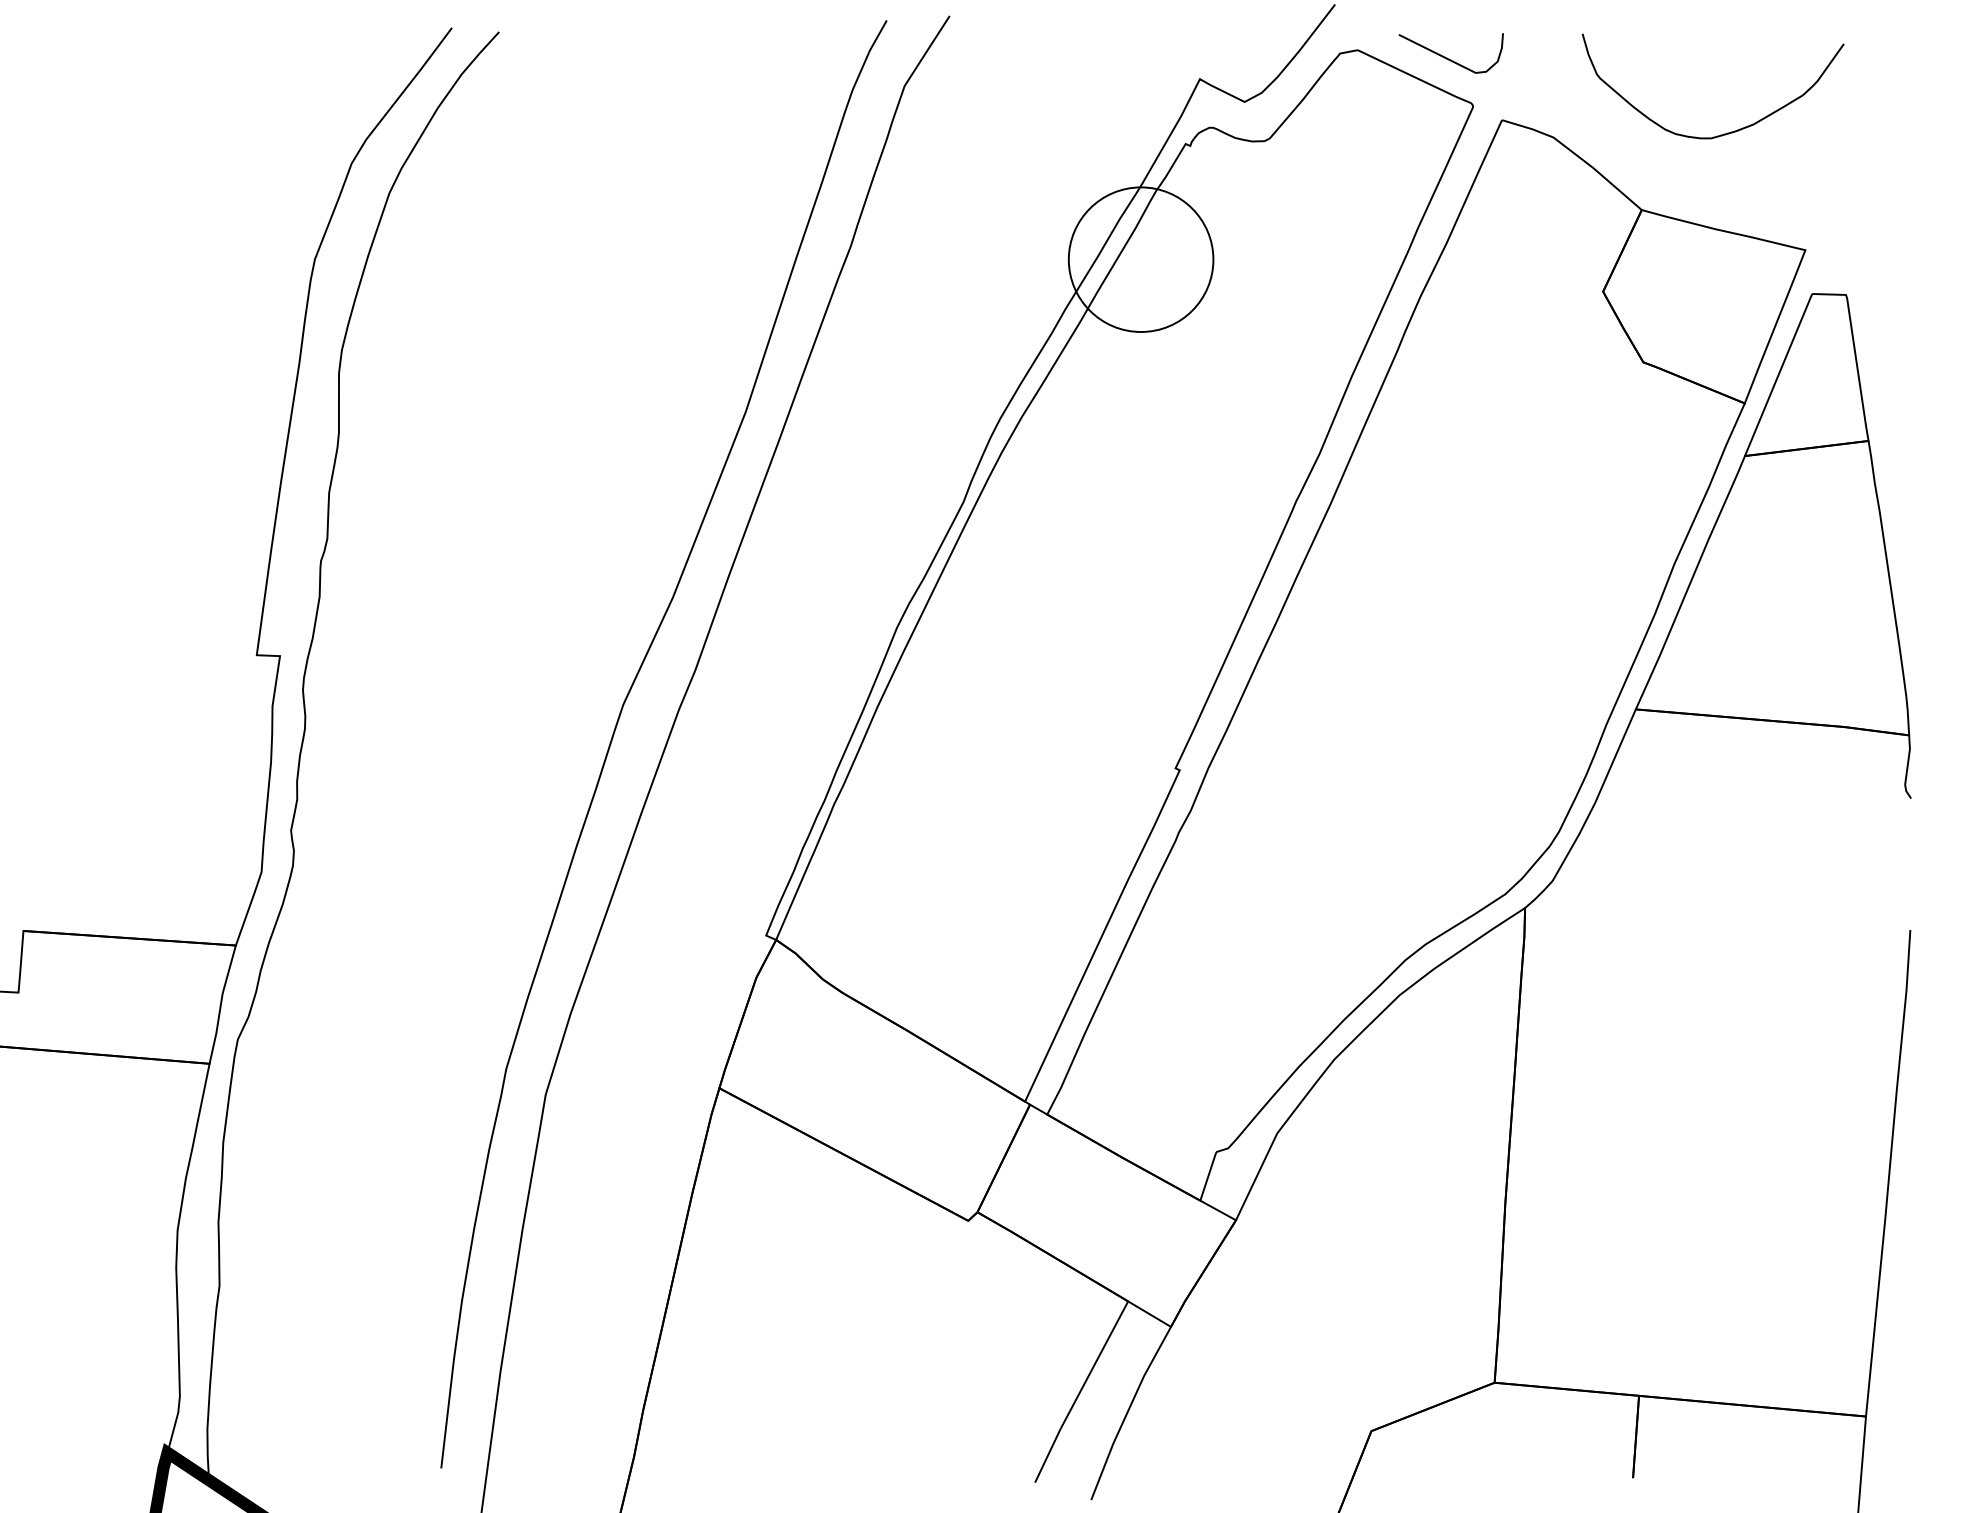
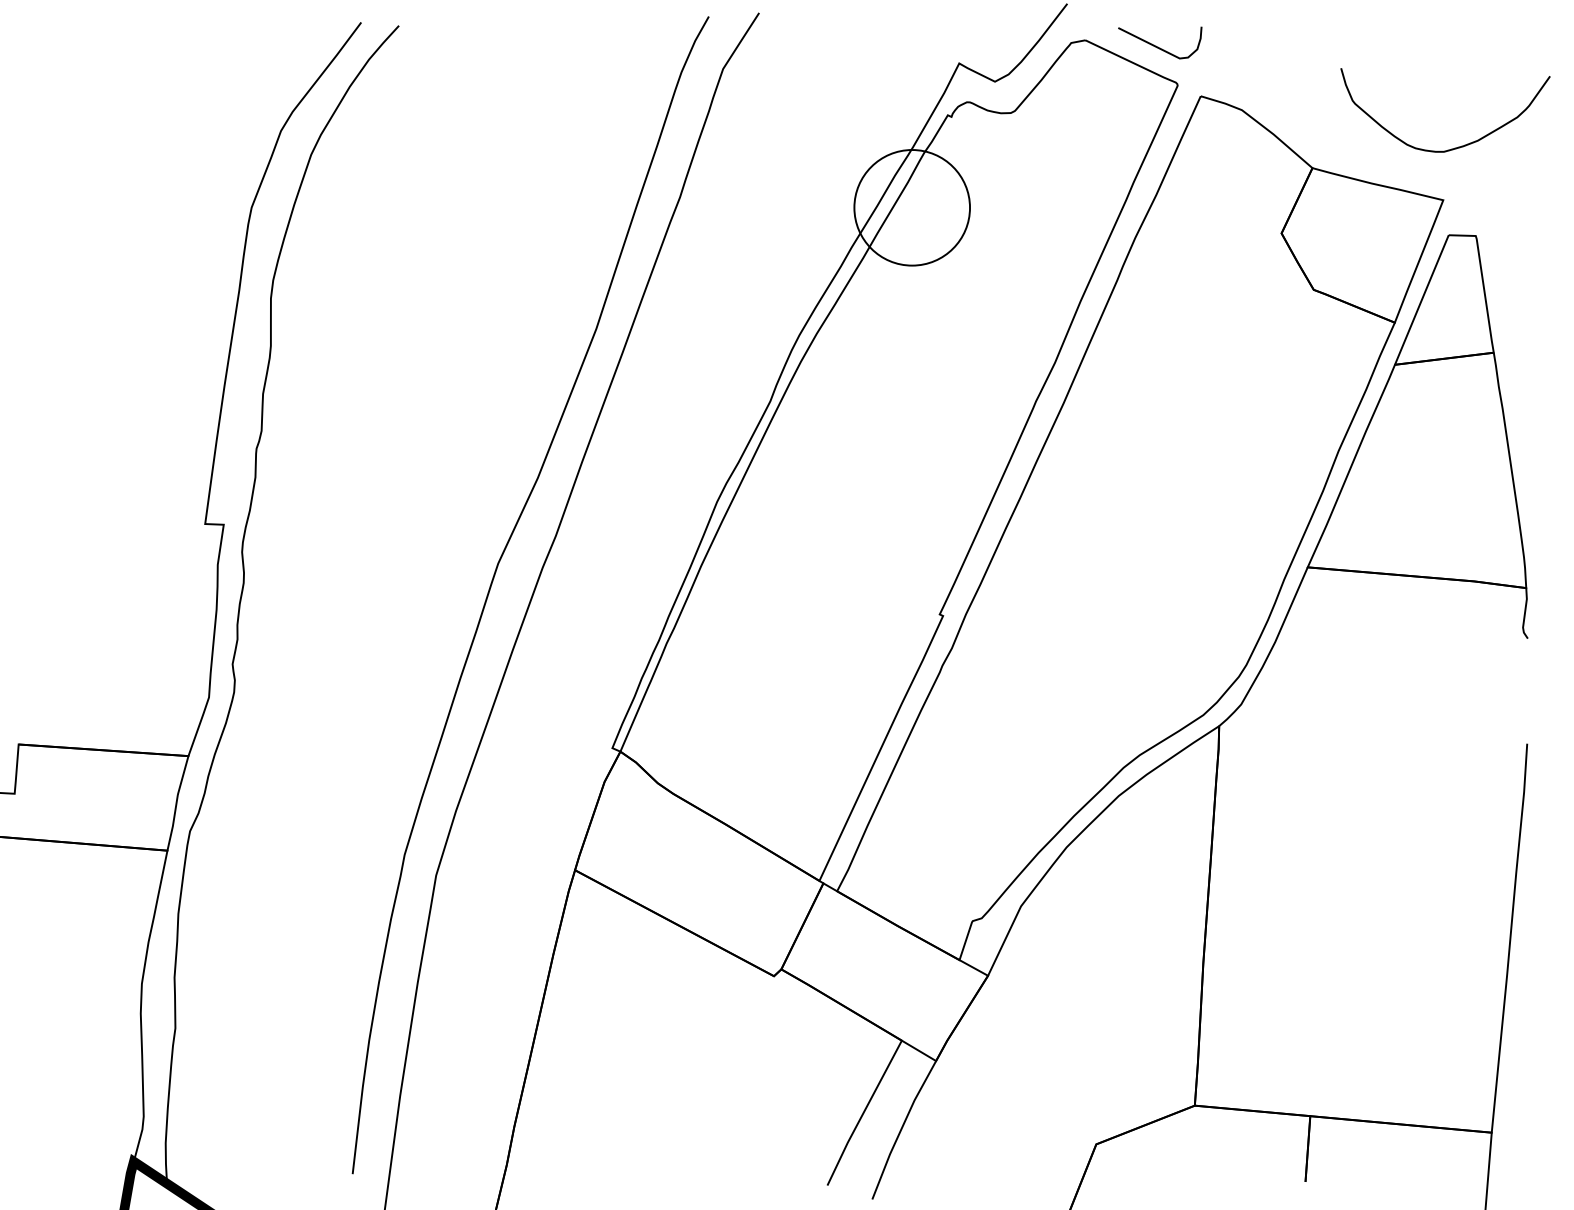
curve: (1724, 132) -> (1454, 147), moved

